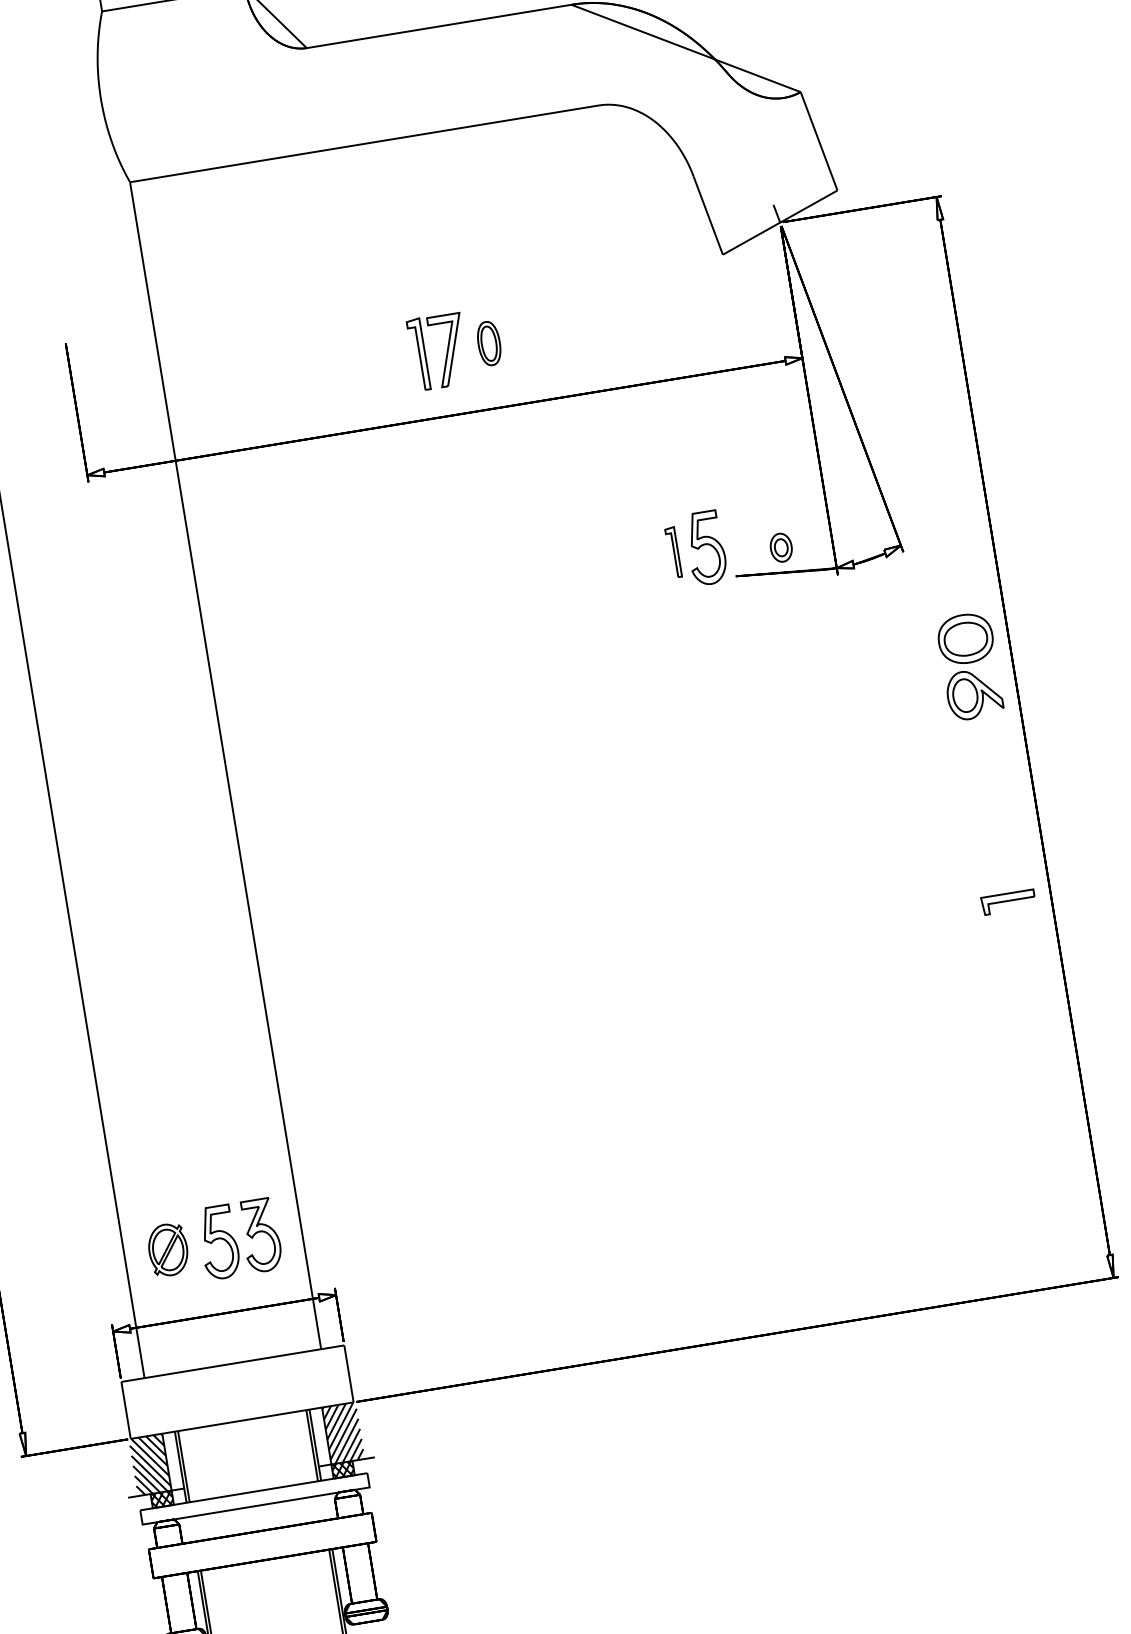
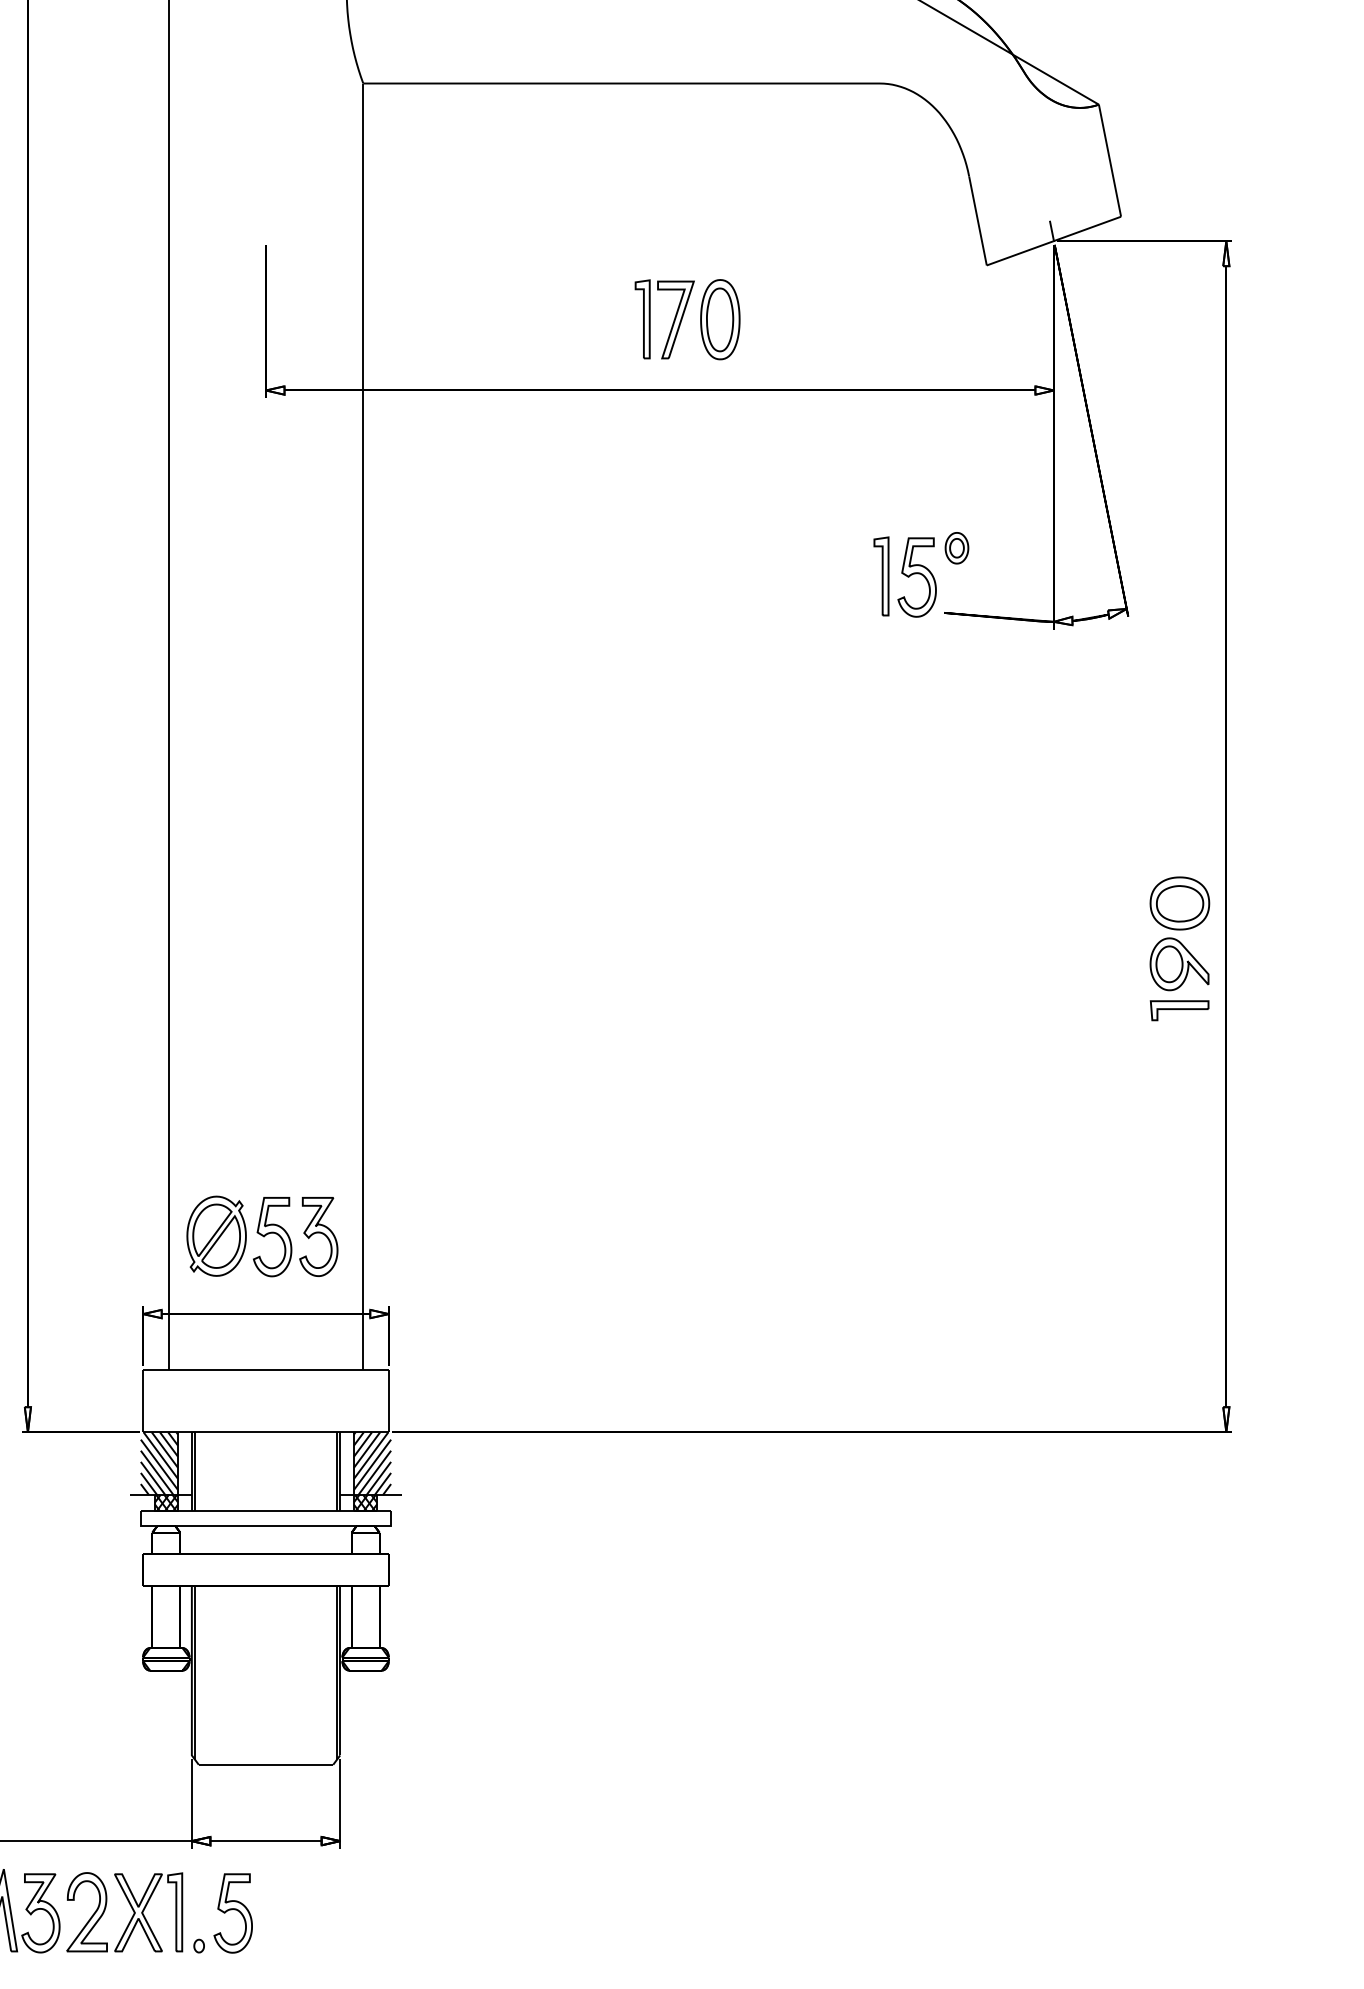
part: (489, 343) -> (720, 319), size x1.67
part: (780, 548) -> (956, 548), moved
part: (673, 552) -> (881, 576), size x1.43
part: (969, 666) -> (1179, 933), moved
part: (168, 1249) -> (216, 1235), size x1.43

